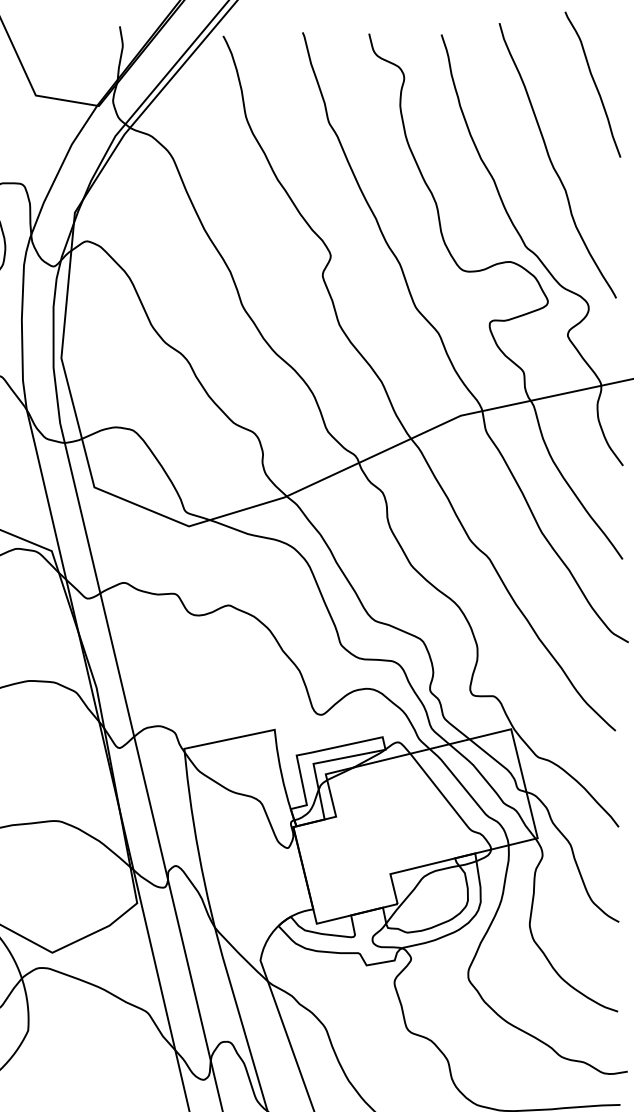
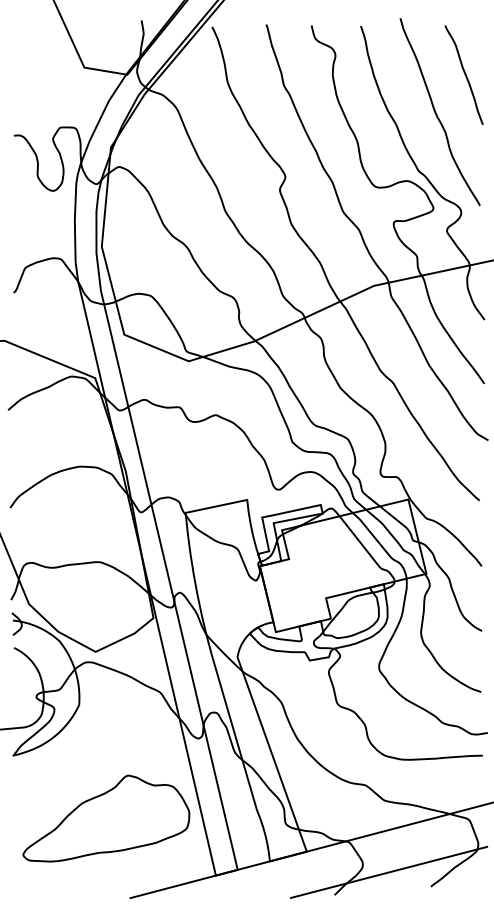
curve: (593, 83) -> (464, 74), moved

